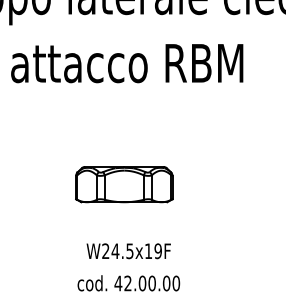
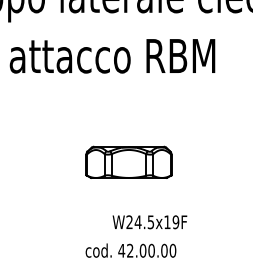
part: (123, 183) -> (128, 161), moved
text: (128, 251) -> (149, 222), moved
text: (128, 283) -> (130, 250), moved

